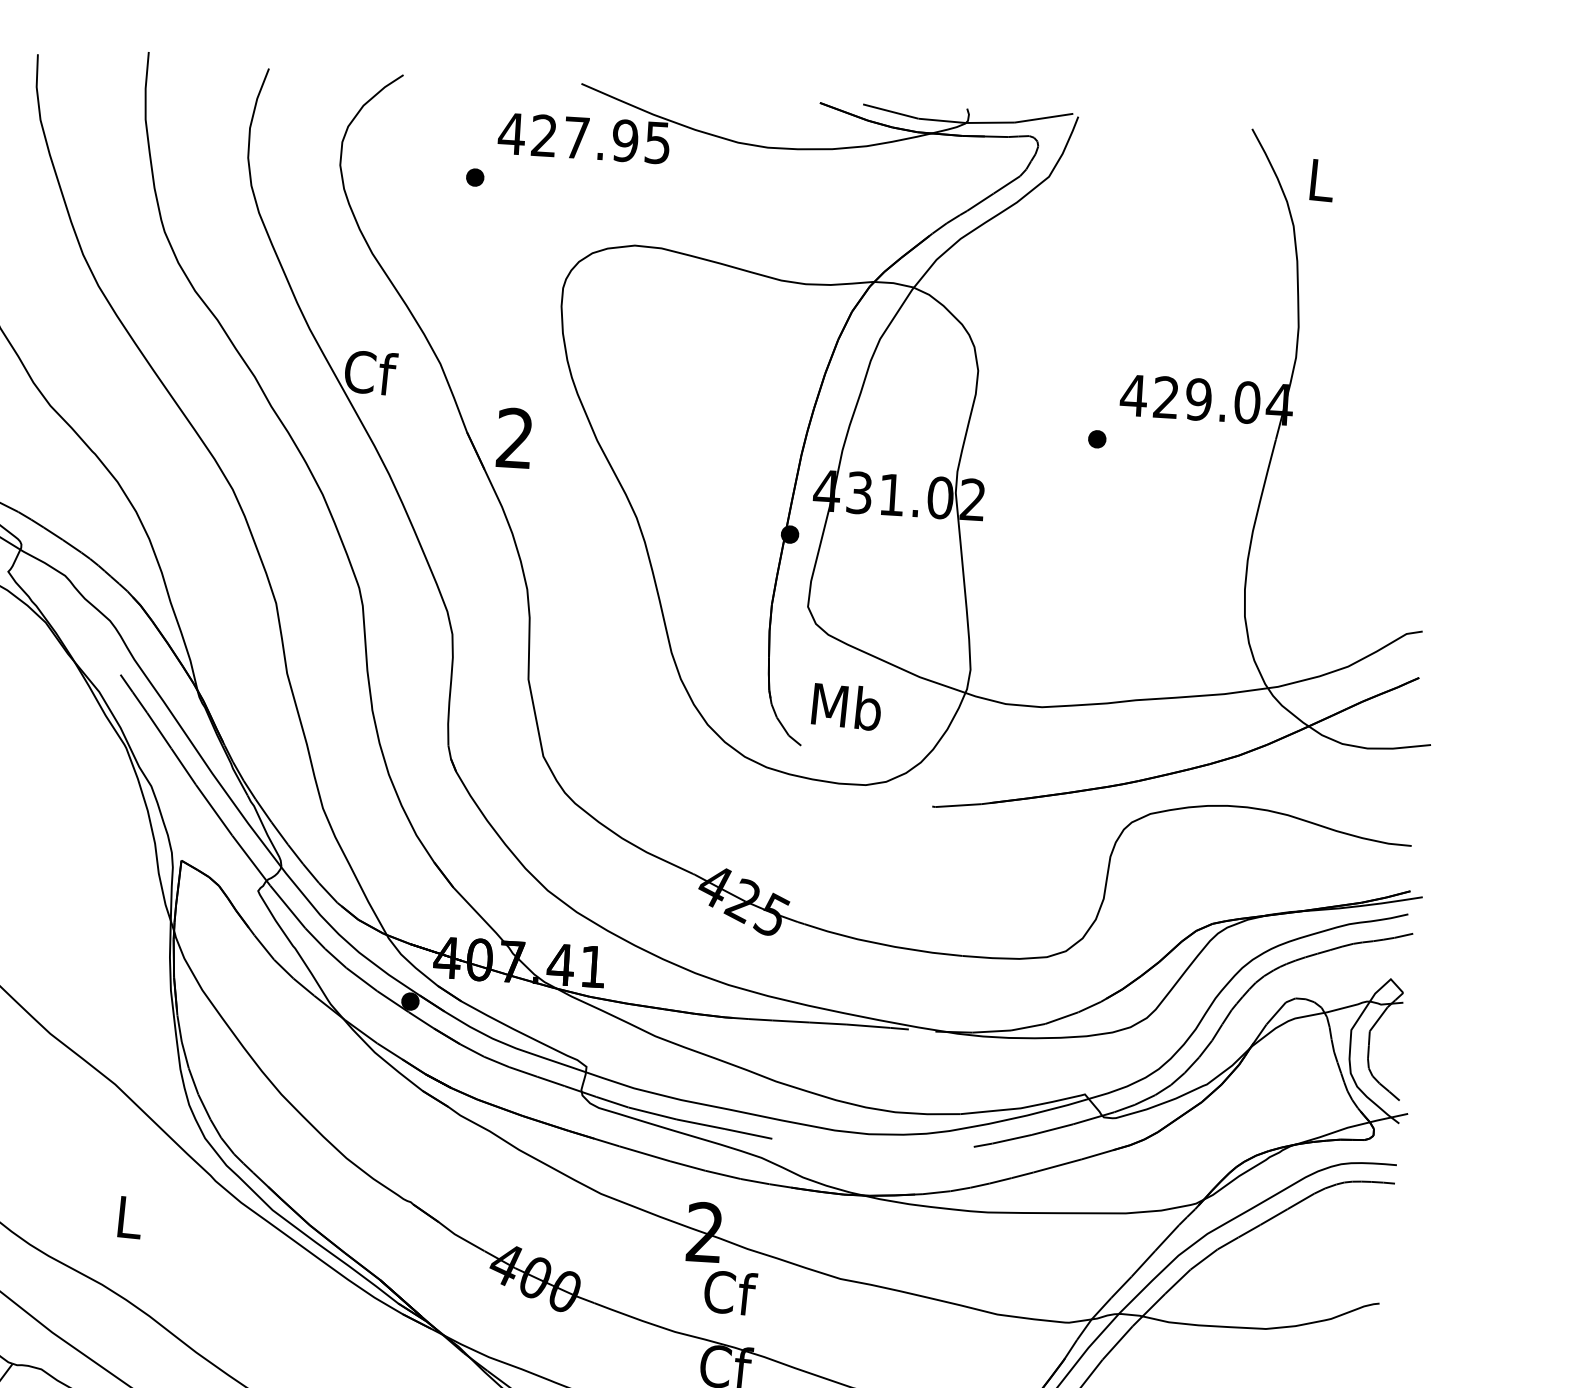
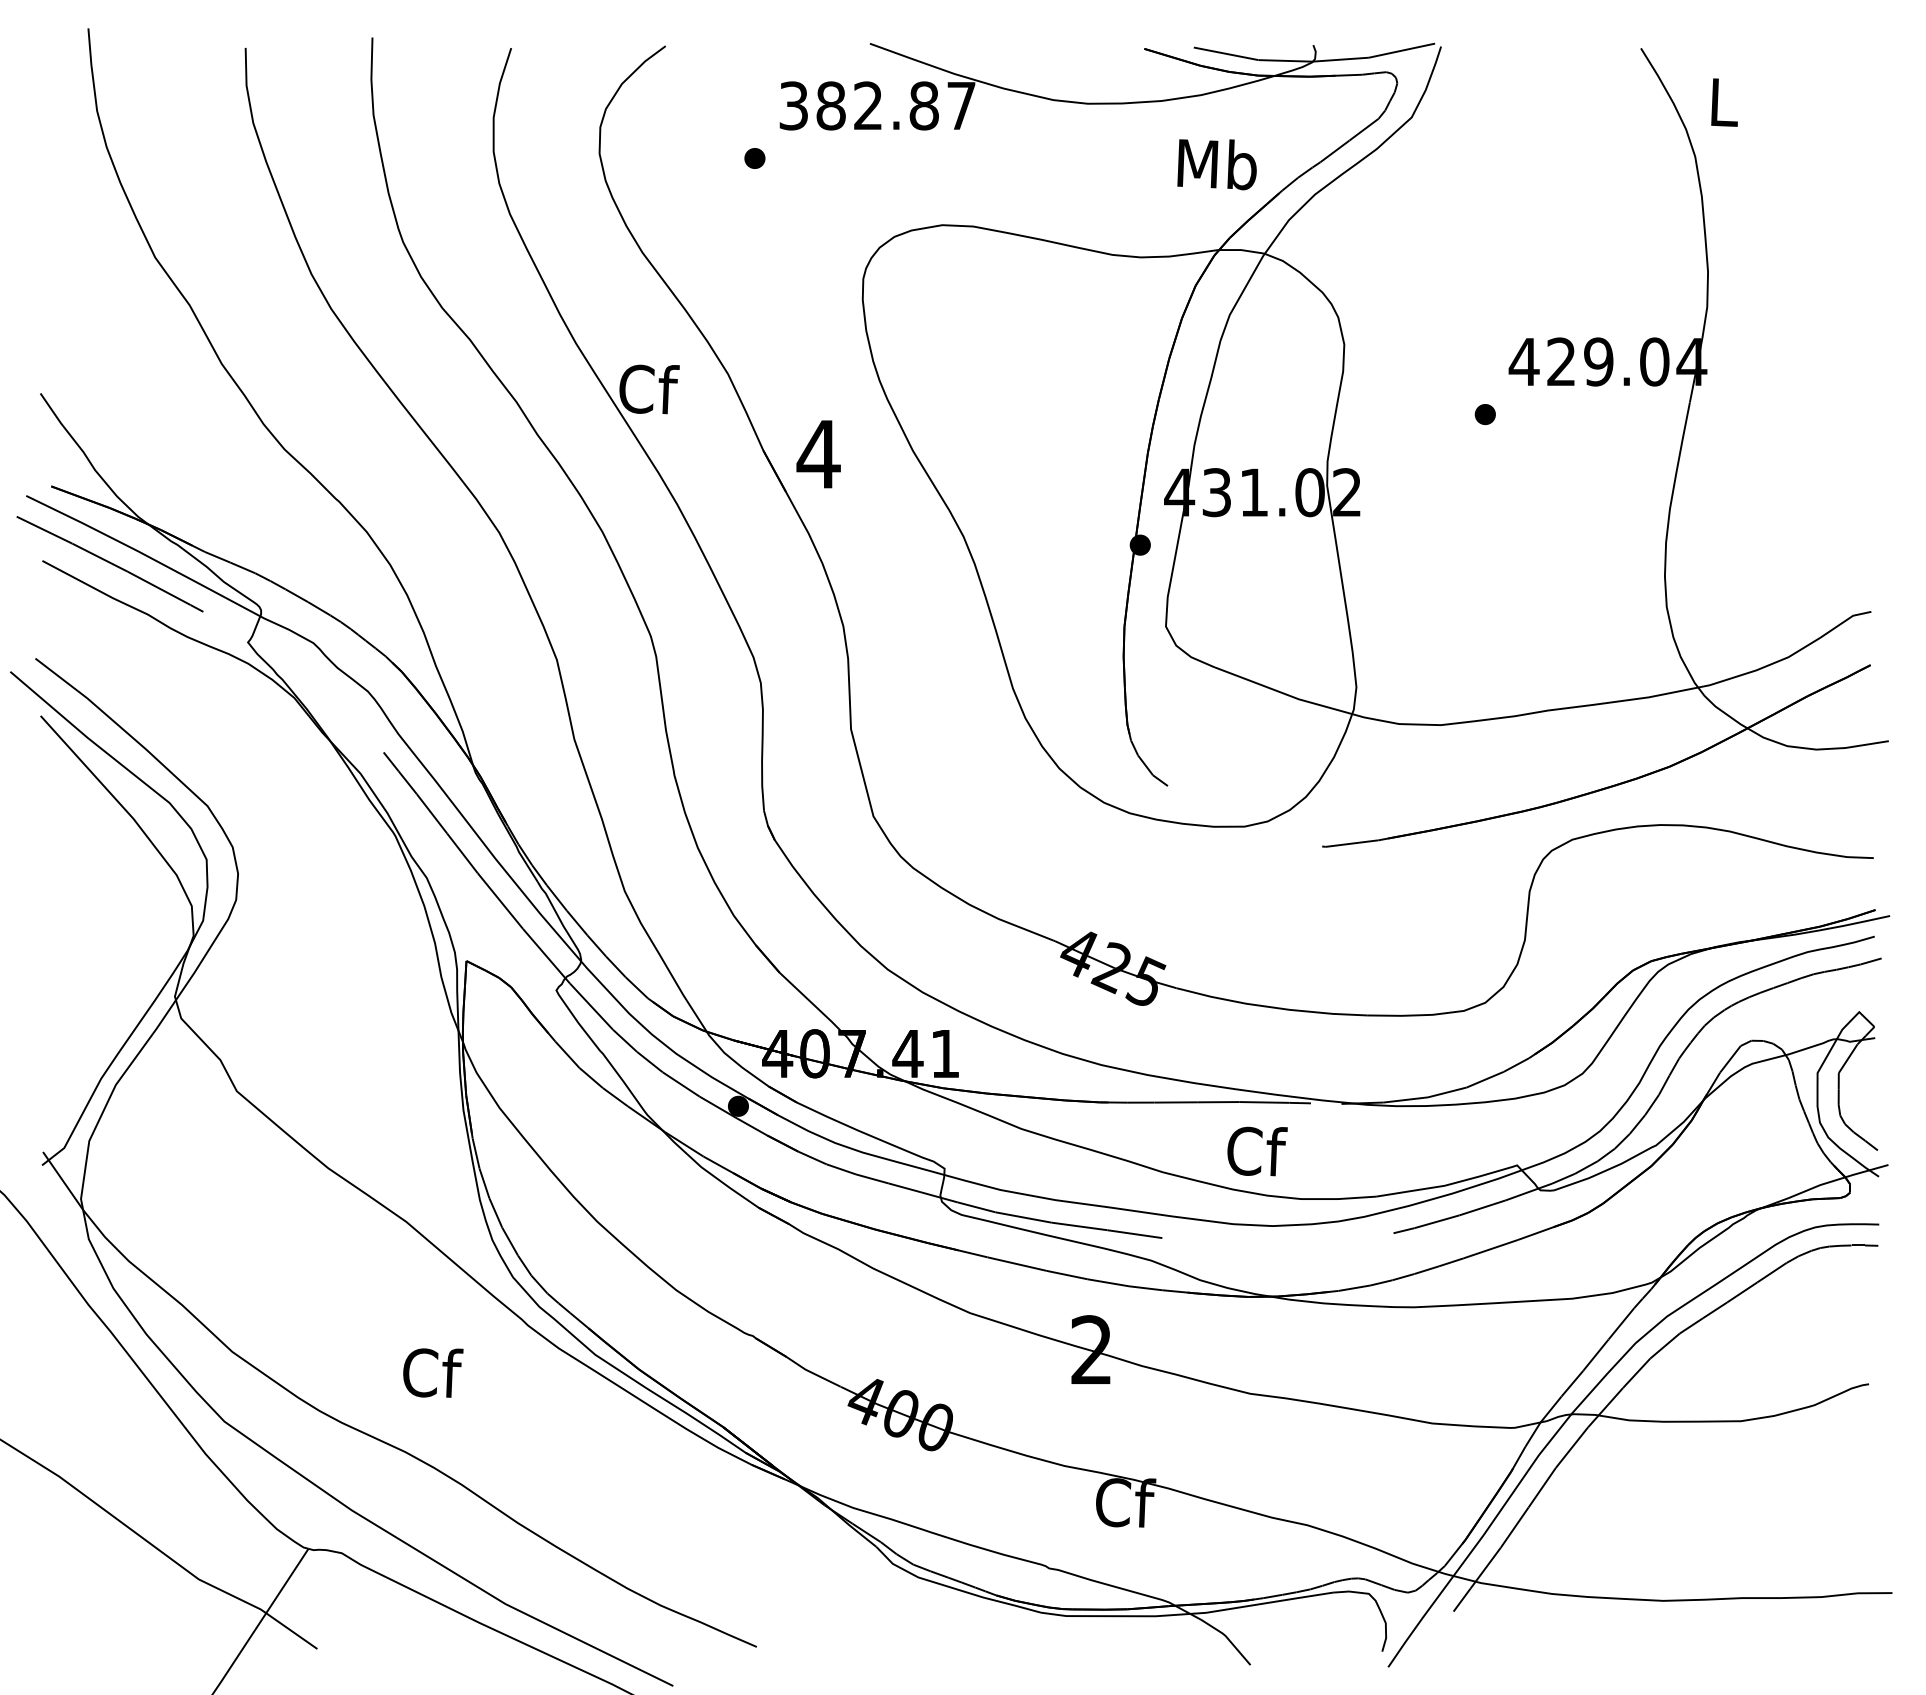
text: (583, 137) -> (876, 105), 427.95 -> 382.87
text: (514, 437) -> (818, 453), 2 -> 4
text: (846, 706) -> (1216, 164), moved
text: (130, 1216) -> (433, 1372), L -> Cf
text: (730, 1292) -> (1257, 1151), moved

